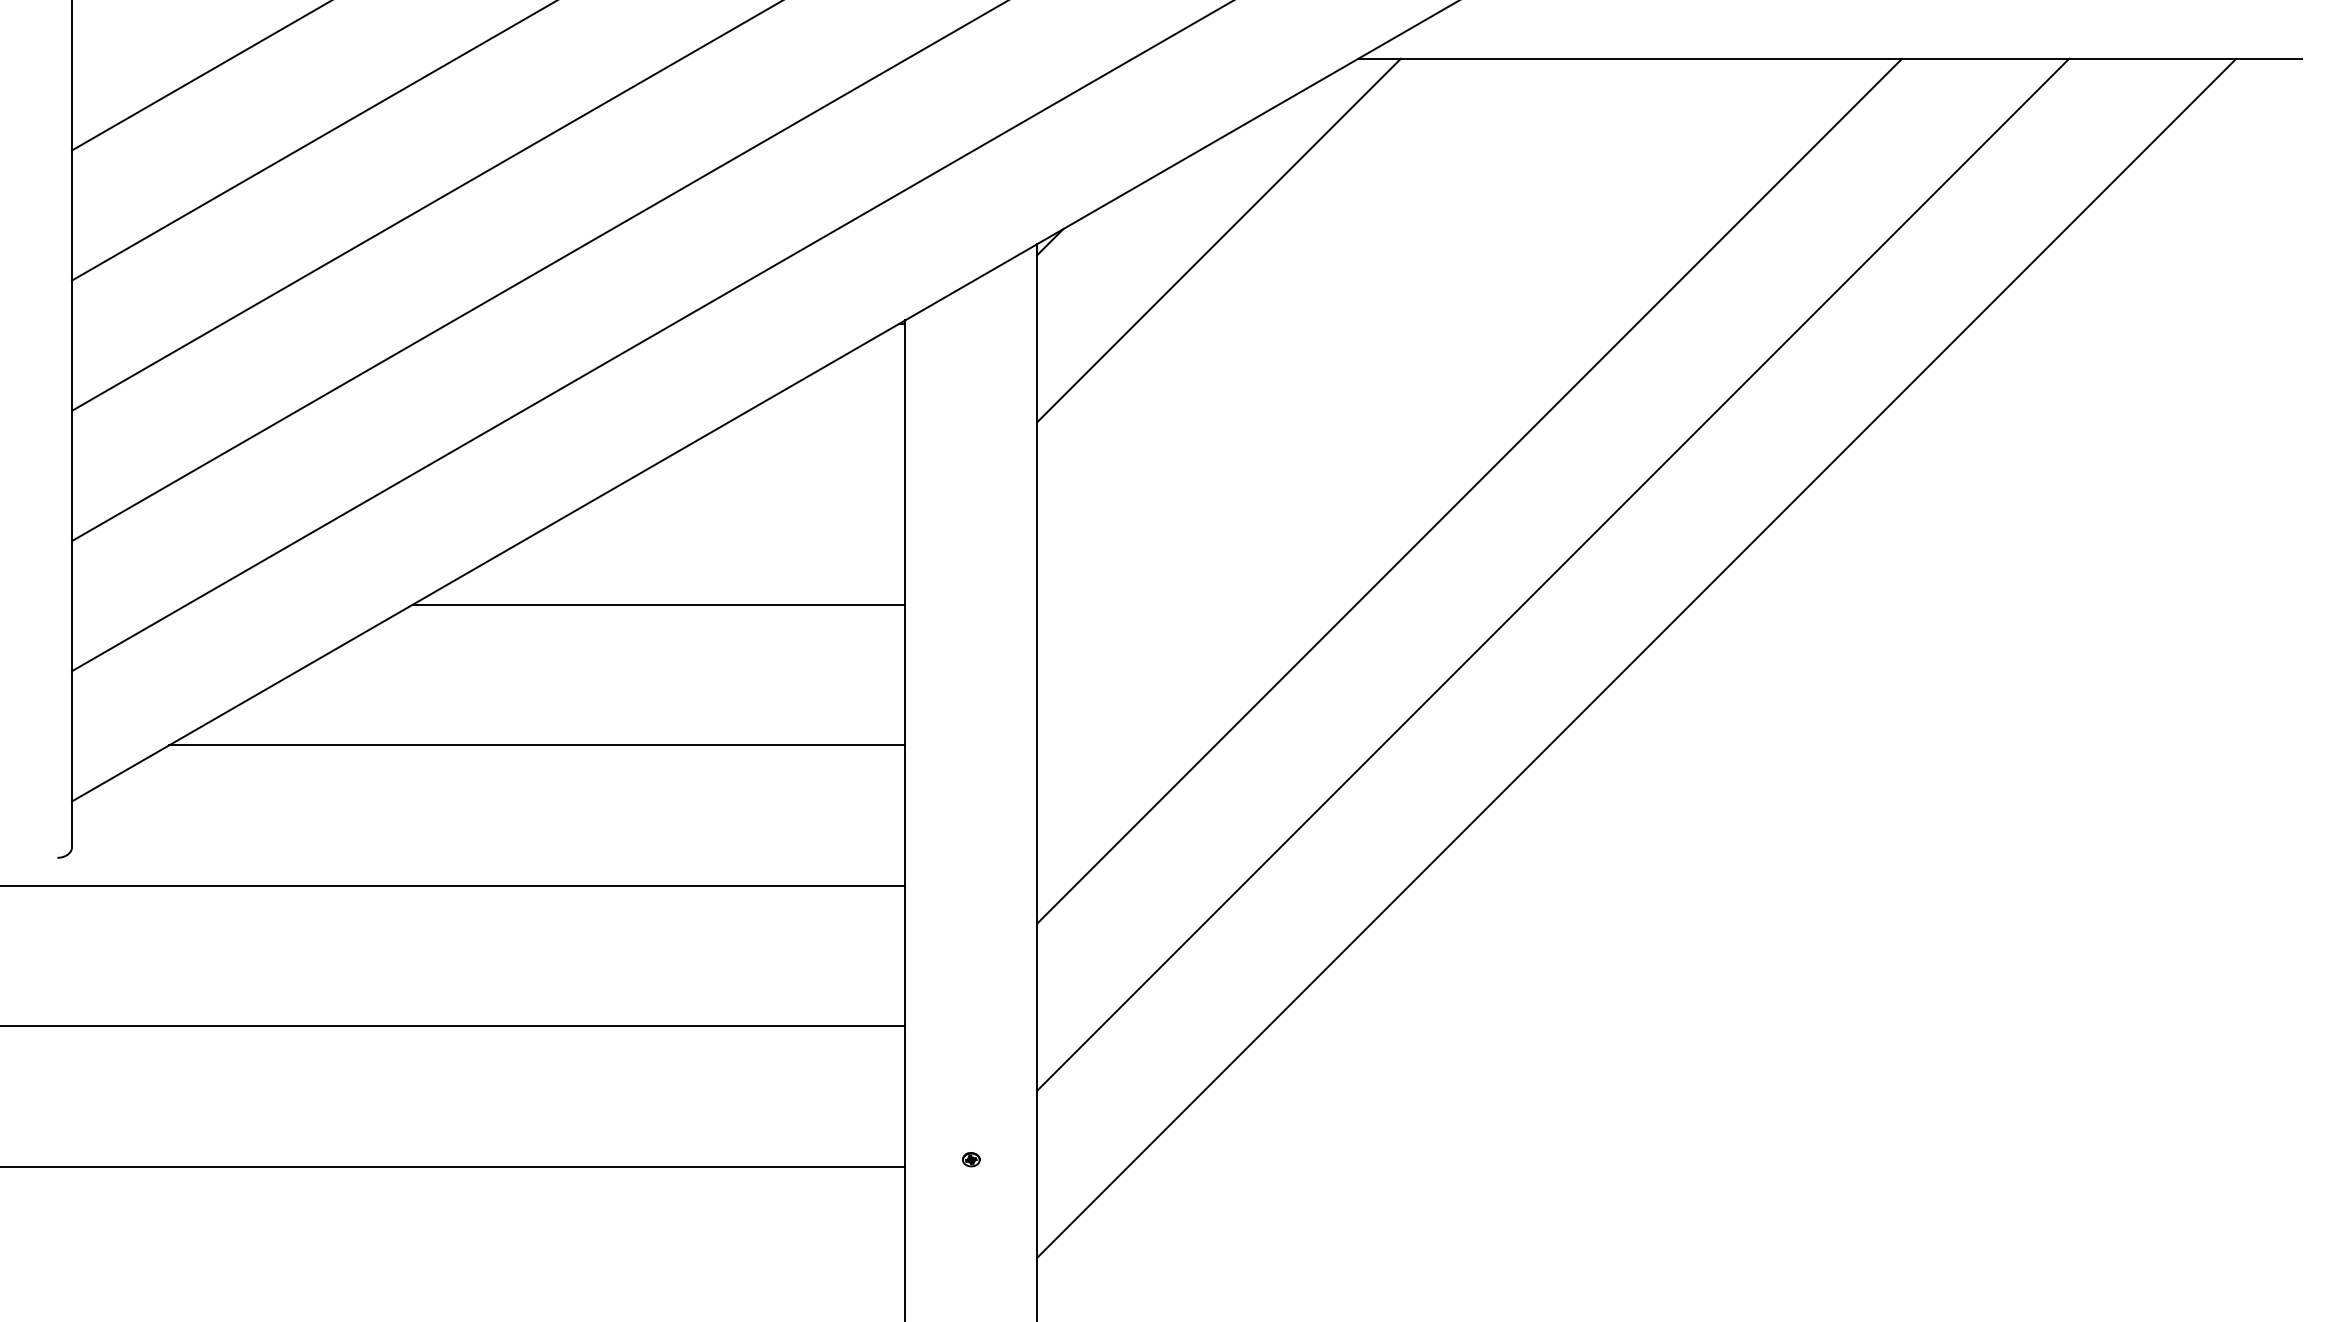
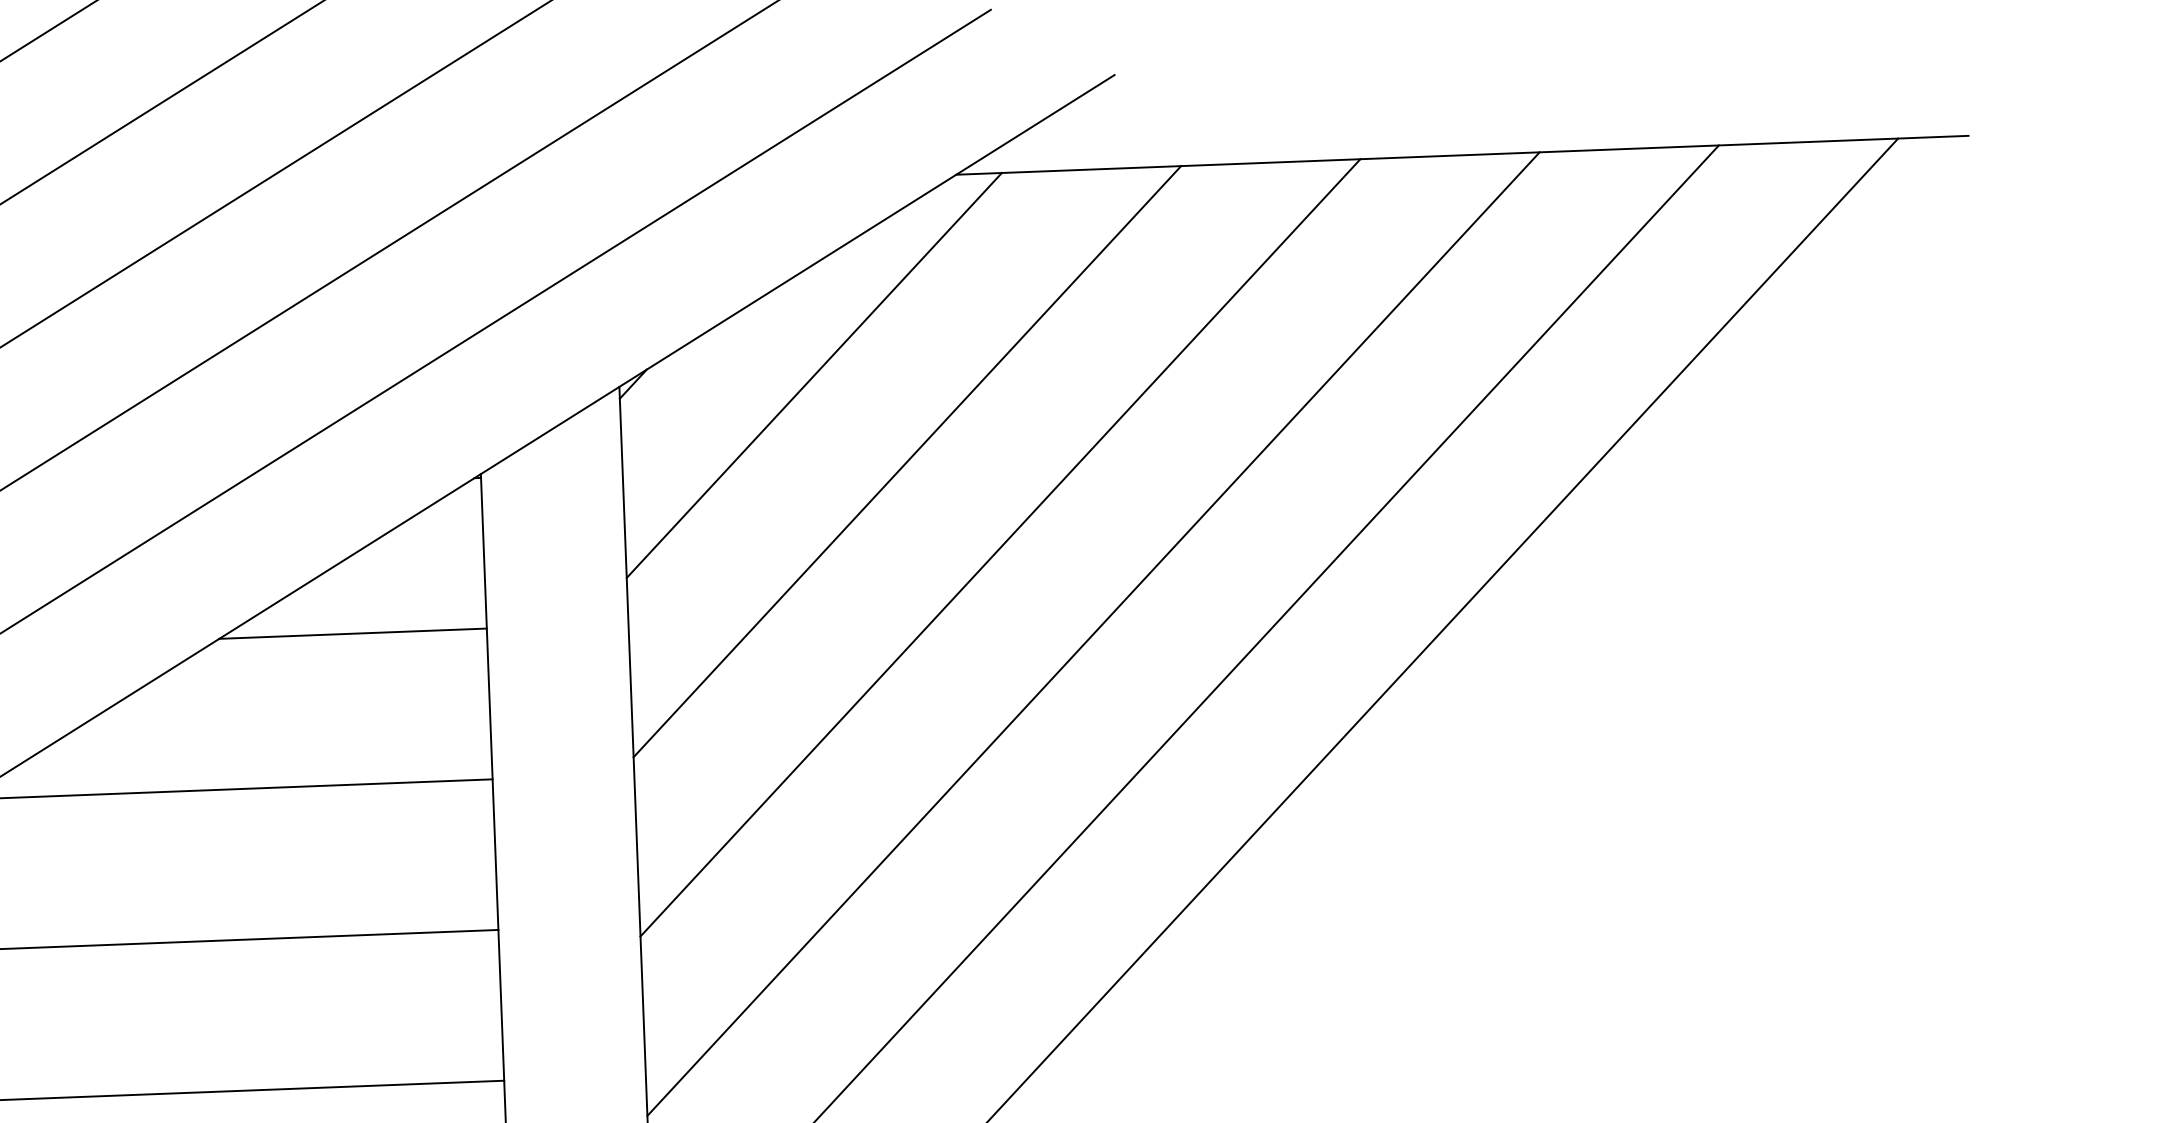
line: (1302, 323) -> (907, 461), added
line: (1386, 407) -> (1000, 547), added
line: (780, 464) -> (352, 633), added

